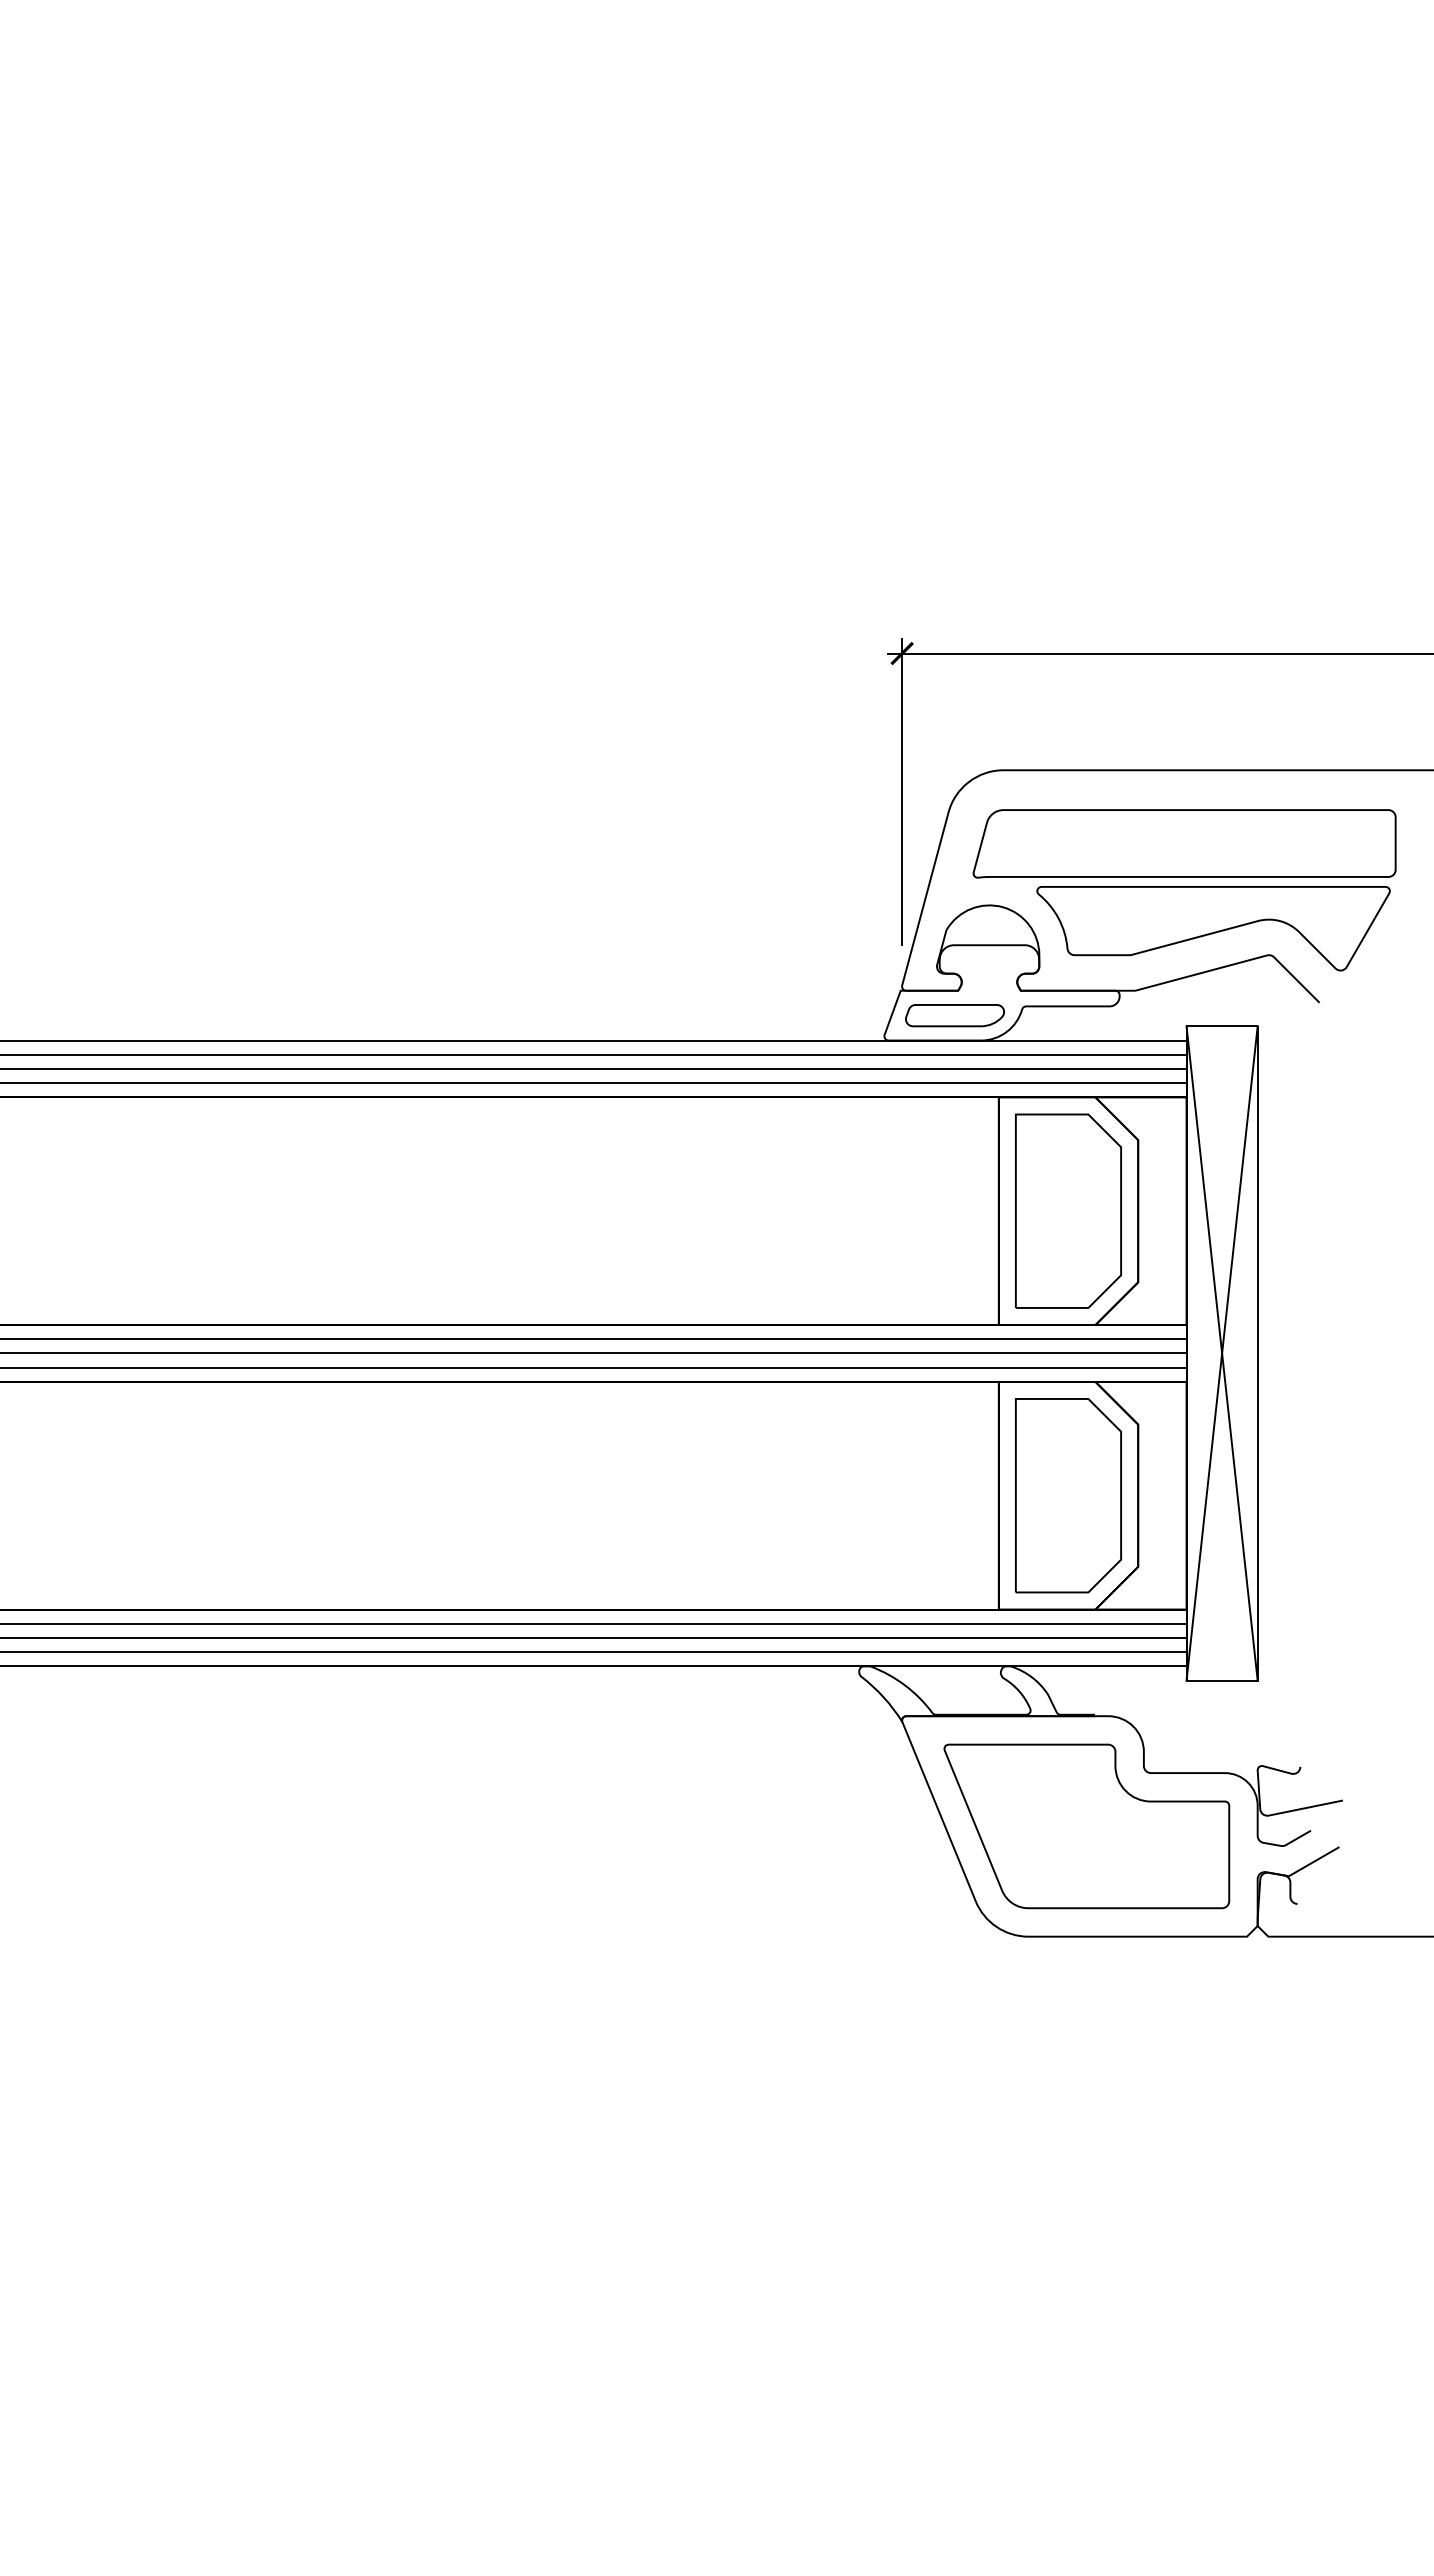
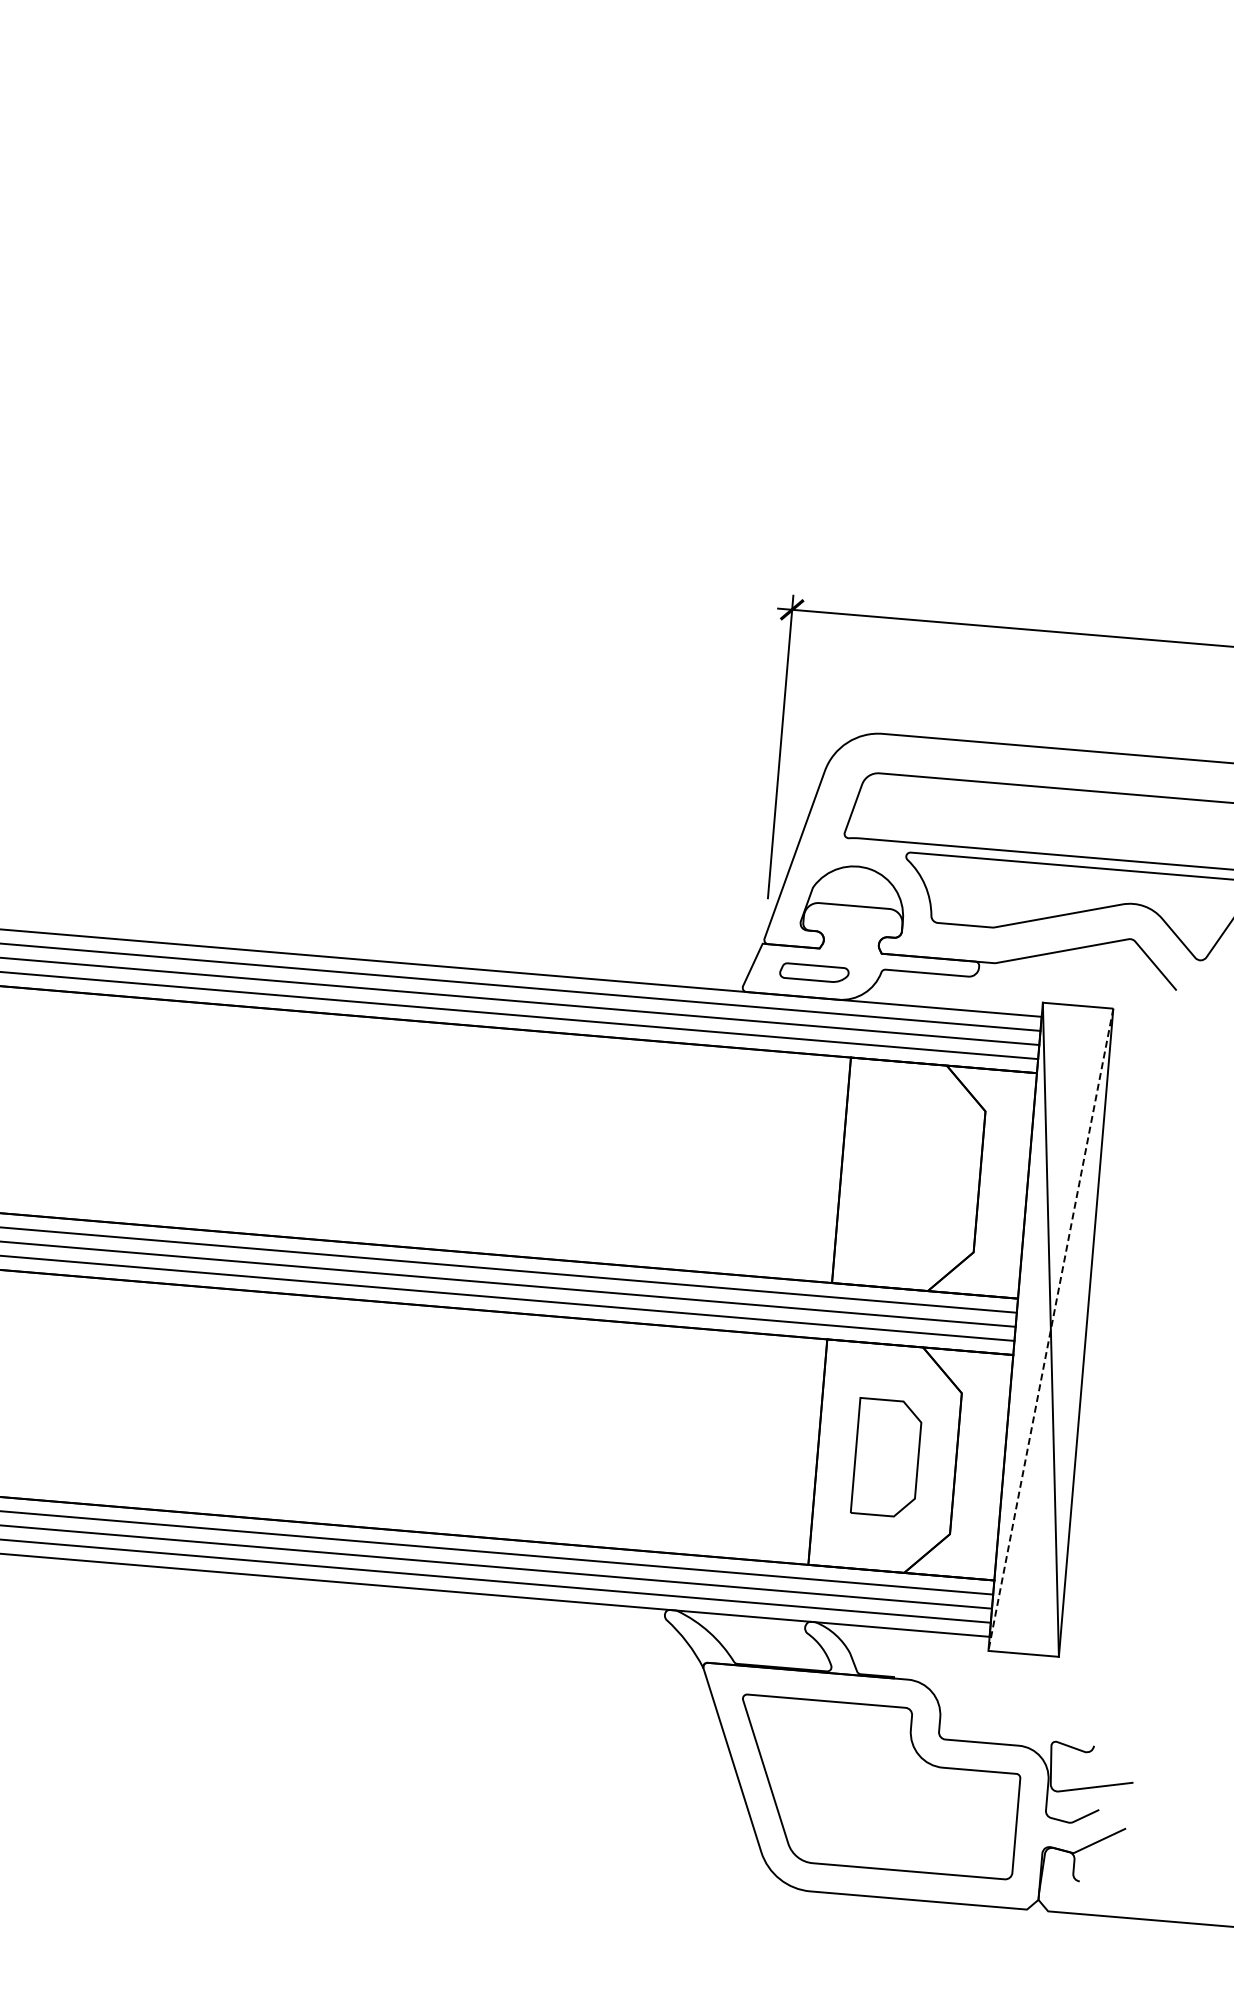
part: (954, 1015) -> (813, 972), size x0.7
part: (1068, 1210) -> (910, 1175), removed
line: (1222, 1353) -> (1051, 1329), solid -> dashed
part: (1068, 1495) -> (886, 1457), size x0.6

